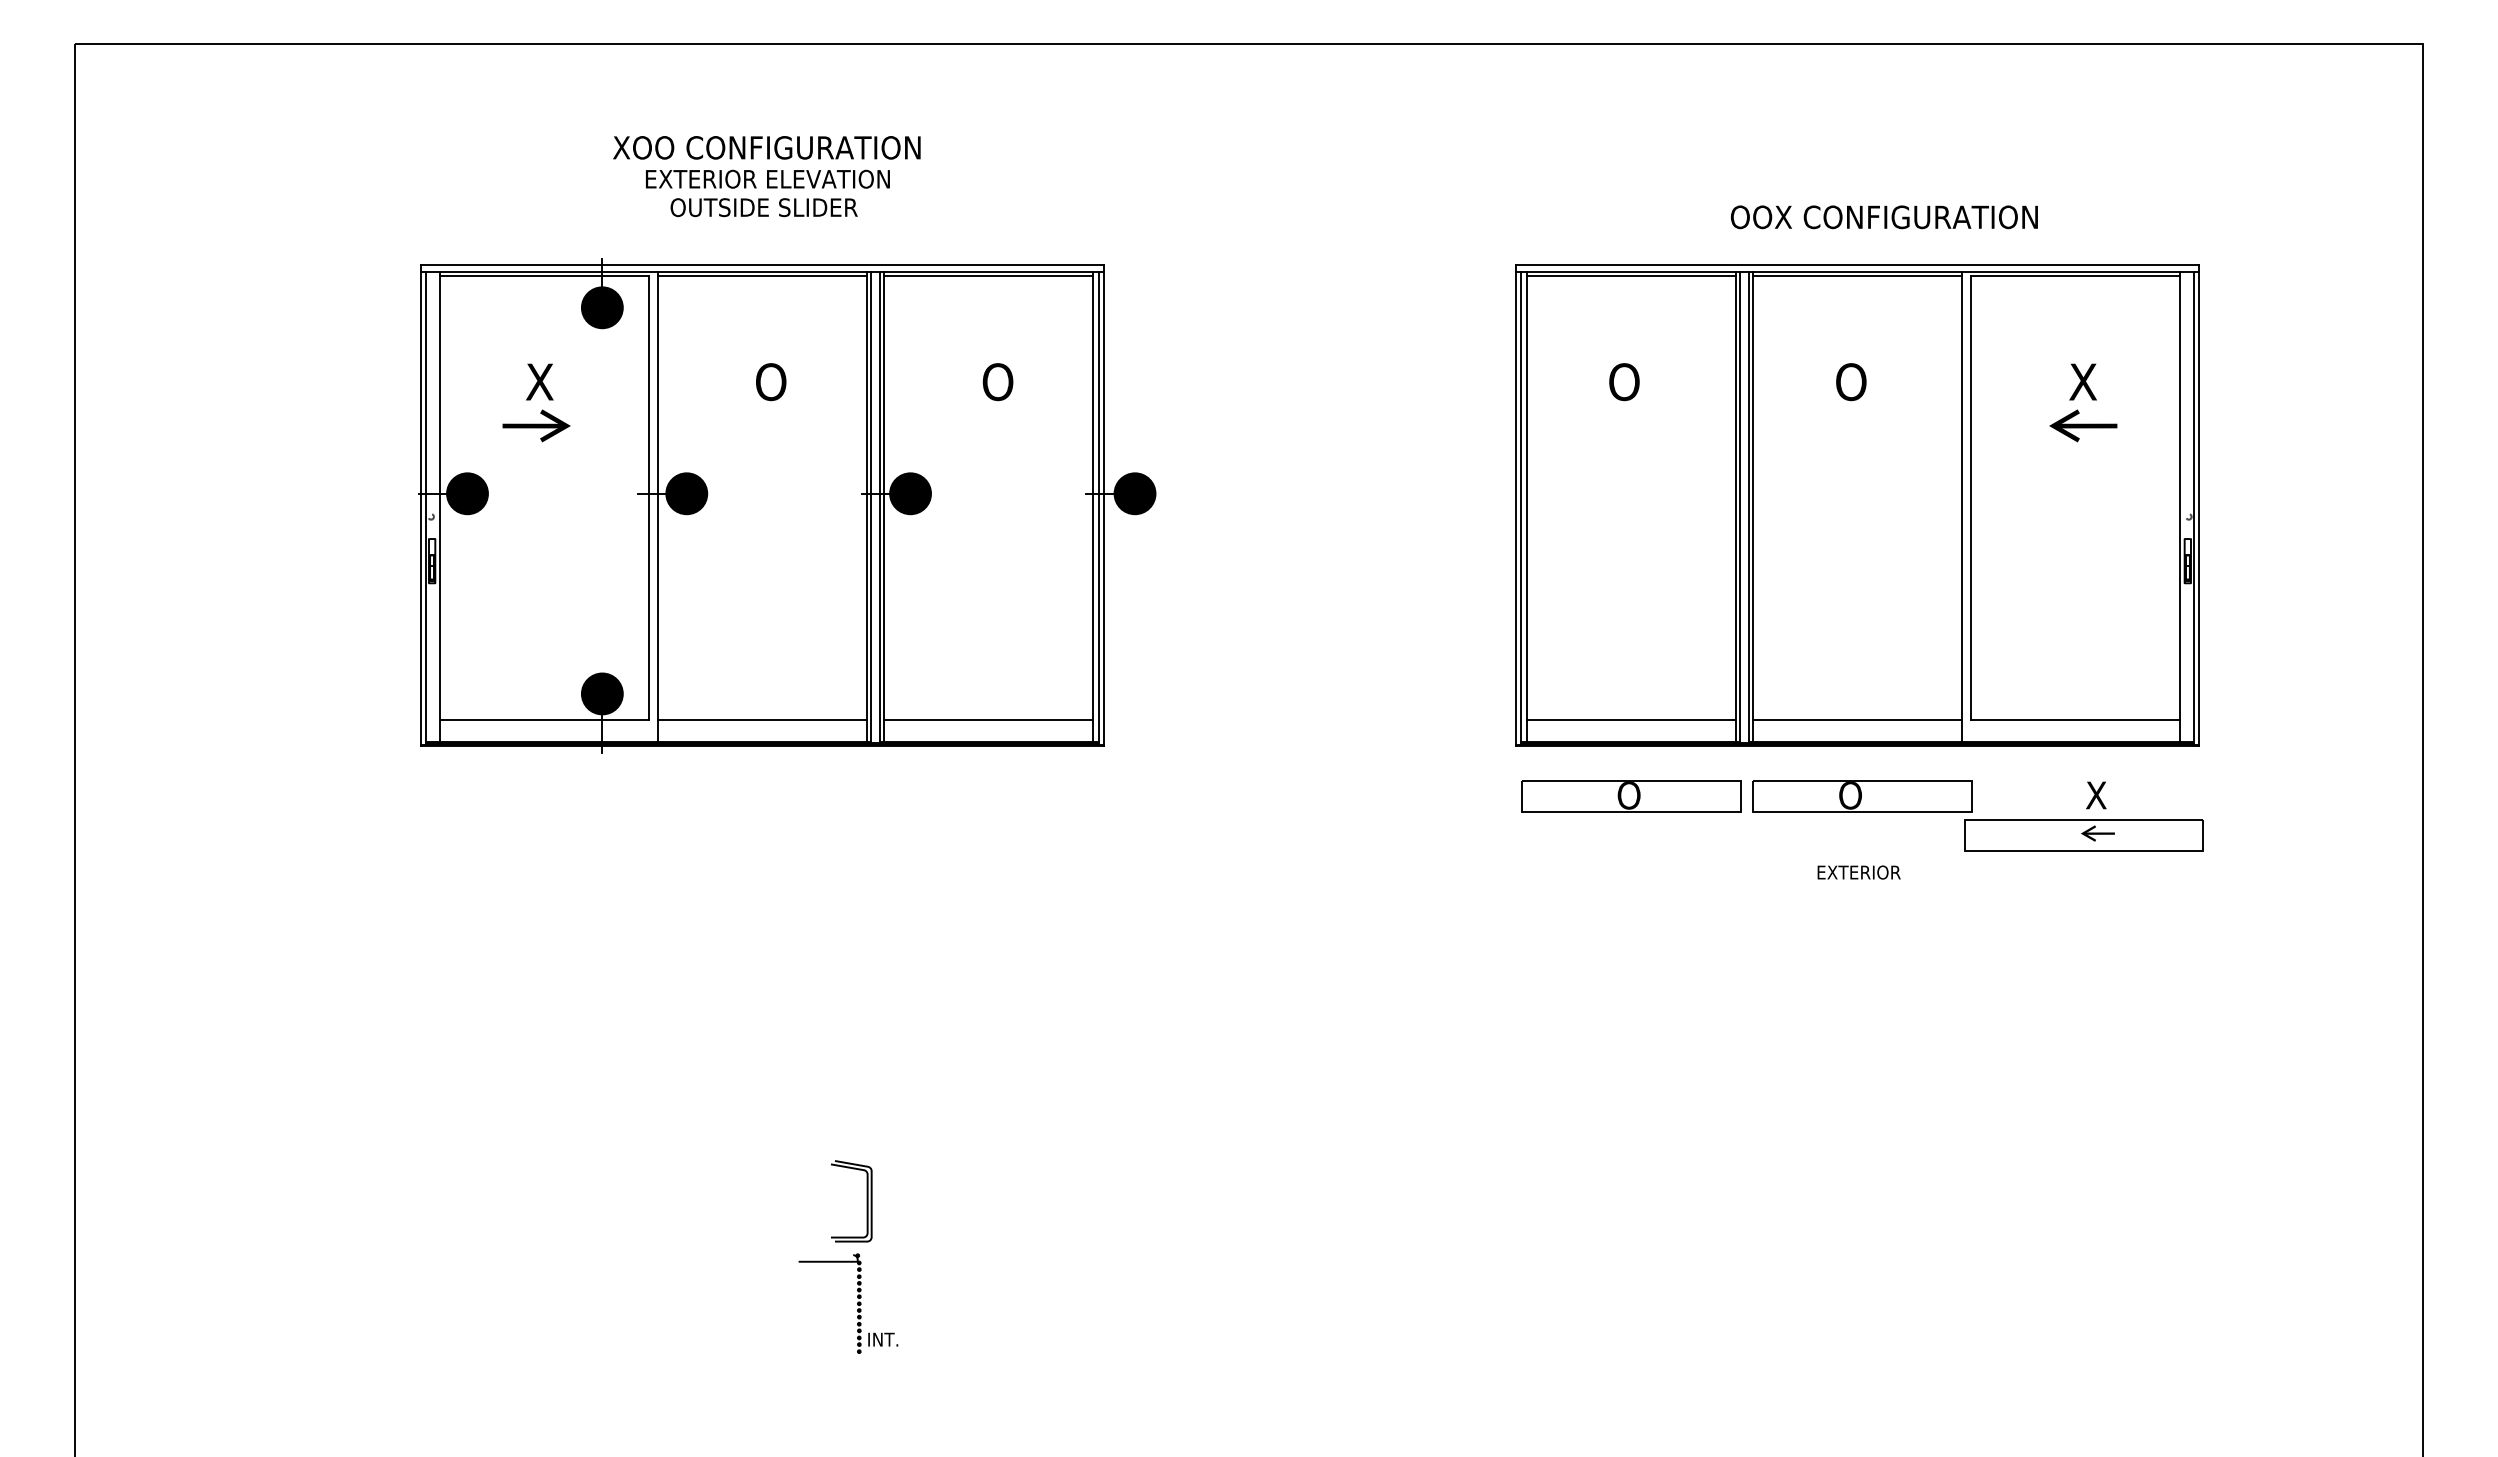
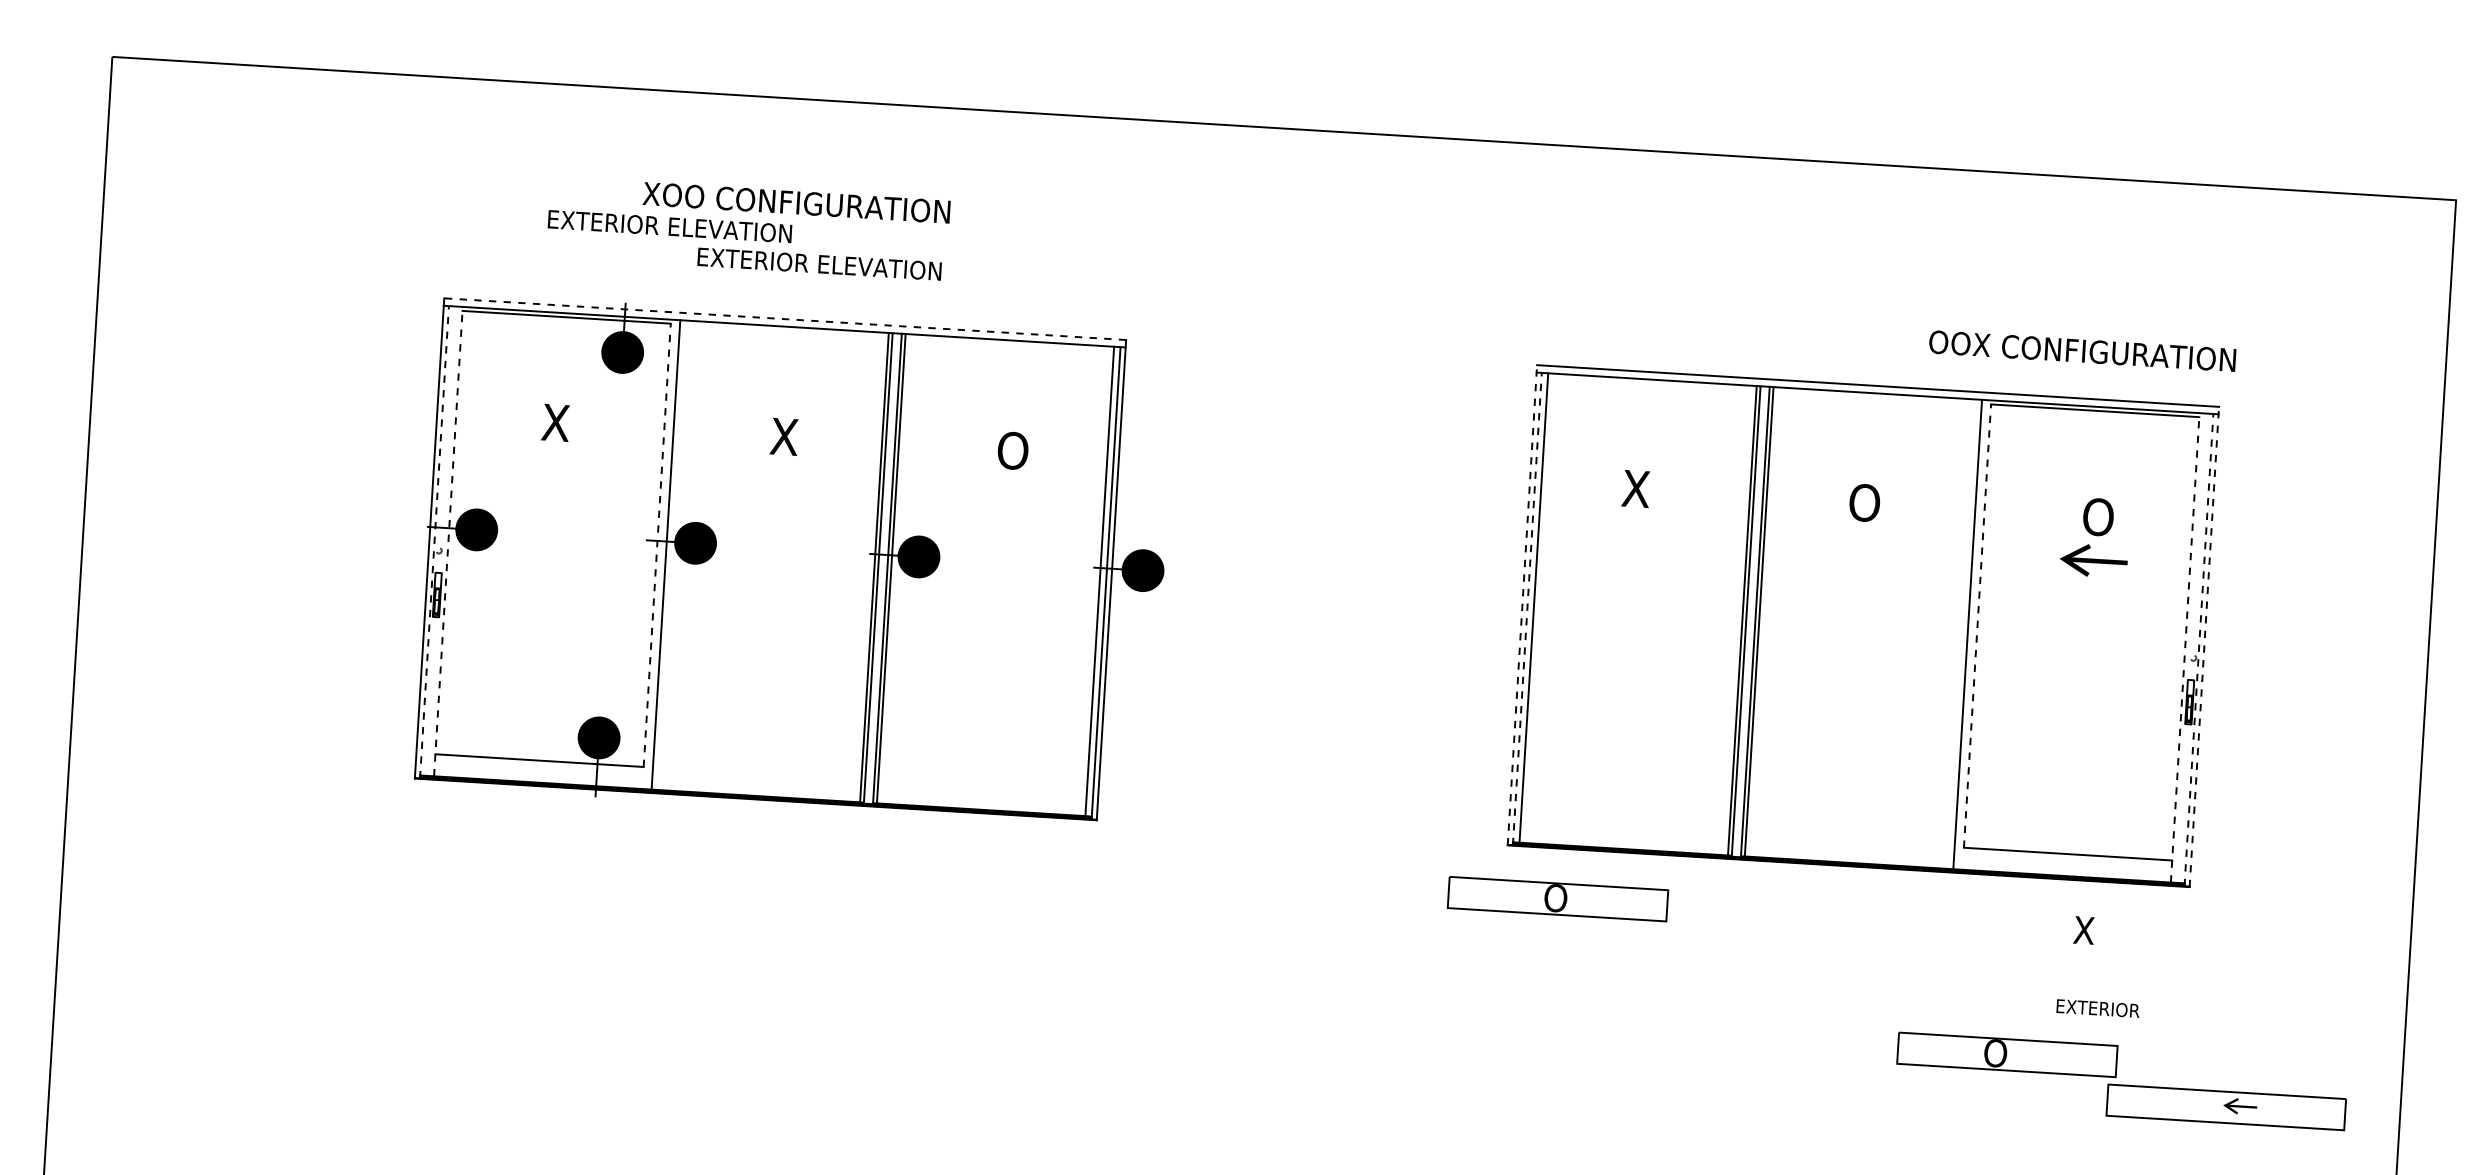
text: (767, 178) -> (669, 225), moved
text: (792, 207) -> (818, 264), OUTSIDE SLIDER -> EXTERIOR ELEVATION
text: (1884, 217) -> (2082, 351), moved
line: (762, 264) -> (785, 319), solid -> dashed
line: (761, 276) -> (783, 330), removed
line: (987, 276) -> (1009, 344), removed
line: (1631, 276) -> (1651, 384), removed
line: (1857, 276) -> (1877, 397), removed
text: (770, 382) -> (785, 437), O -> X
text: (1623, 382) -> (1637, 489), O -> X
text: (2084, 382) -> (2097, 517), X -> O
part: (536, 425) -> (549, 465), removed
line: (648, 497) -> (657, 544), solid -> dashed
line: (1971, 497) -> (1977, 625), solid -> dashed
line: (1515, 505) -> (1522, 605), solid -> dashed
line: (2199, 505) -> (2204, 647), solid -> dashed
line: (439, 506) -> (448, 540), solid -> dashed
line: (2179, 506) -> (2184, 647), solid -> dashed
line: (426, 508) -> (434, 542), solid -> dashed
line: (1521, 508) -> (1527, 608), solid -> dashed
line: (2193, 508) -> (2198, 649), solid -> dashed
line: (761, 720) -> (756, 774), removed
line: (987, 720) -> (981, 787), removed
line: (1631, 720) -> (1624, 827), removed
line: (1857, 720) -> (1850, 841), removed
part: (1631, 796) -> (1558, 899), moved
part: (1977, 815) -> (2121, 1081), moved
text: (1858, 872) -> (2097, 1008), moved

